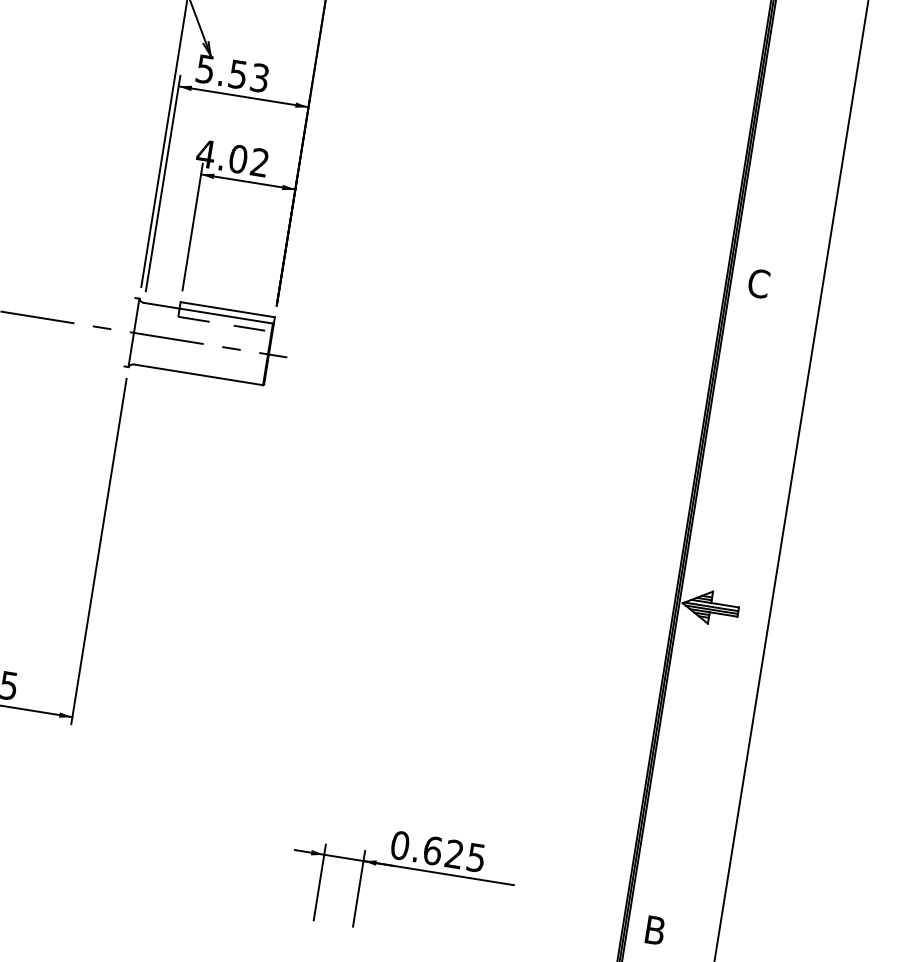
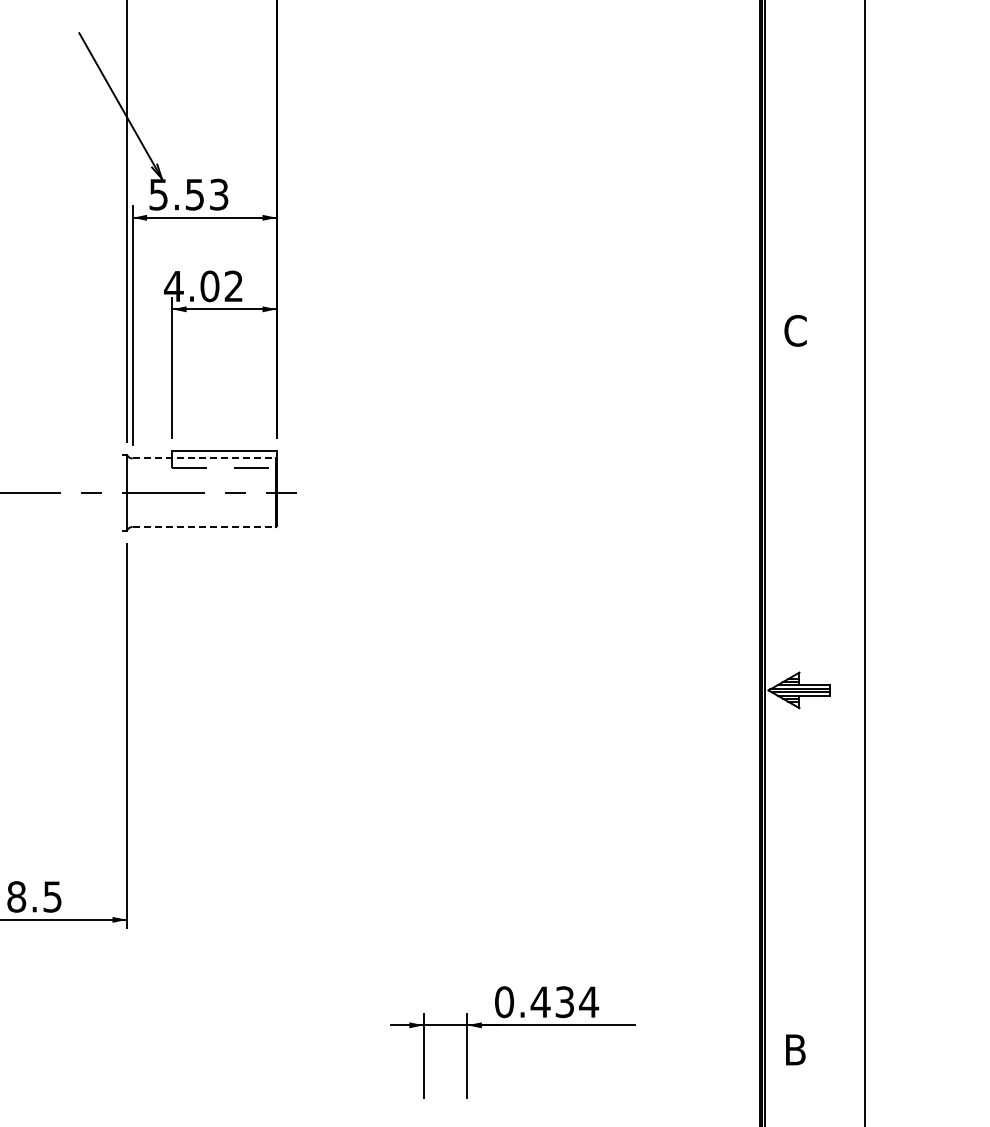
line: (208, 313) -> (204, 458), solid -> dashed
line: (198, 374) -> (204, 526), solid -> dashed
text: (454, 854) -> (564, 1002), 0.625 -> 0.434

